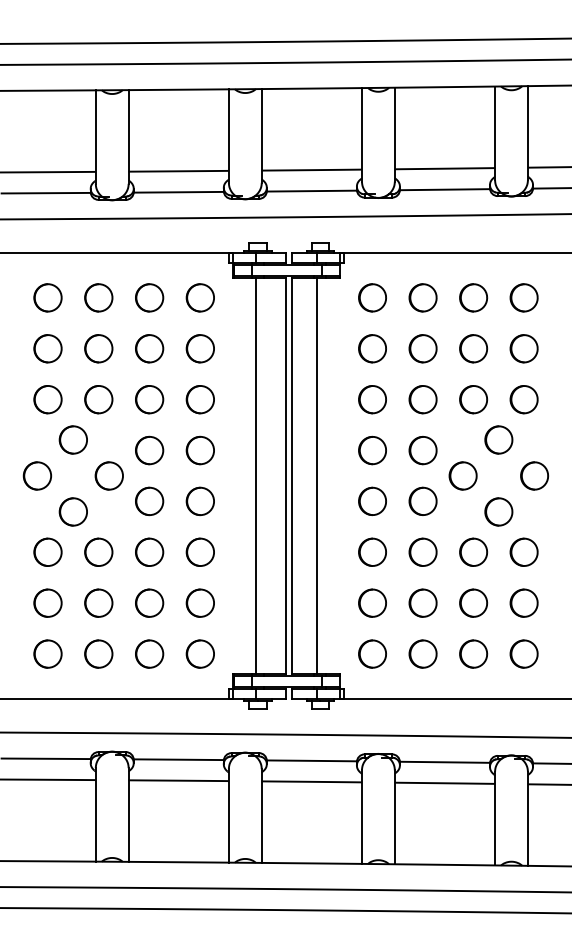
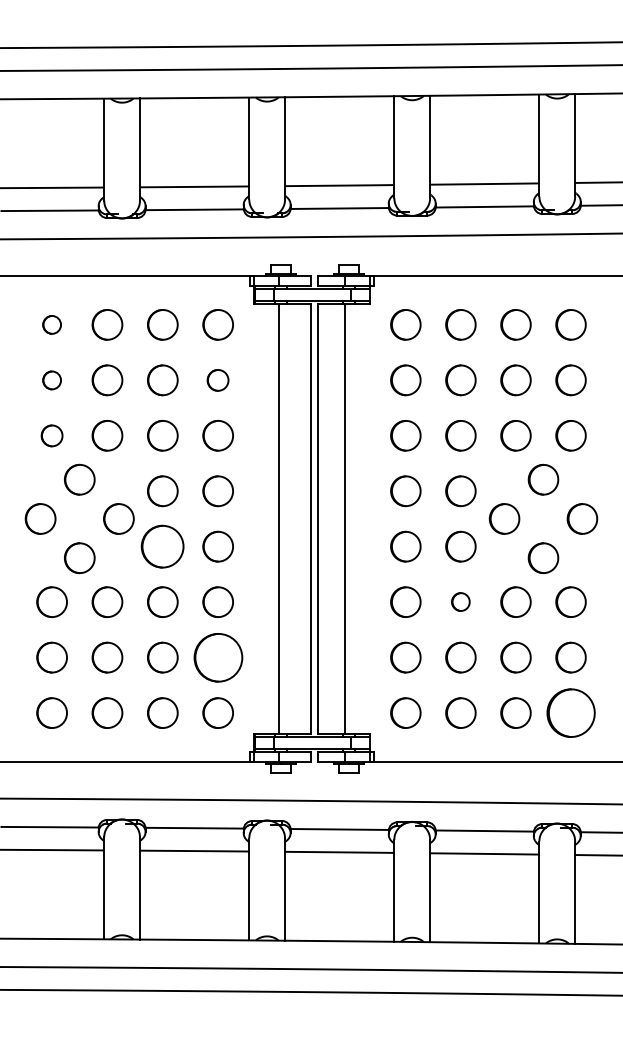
circle: (47, 297) -> (51, 324), size x0.6
circle: (47, 348) -> (51, 380), size x0.6
circle: (199, 348) -> (217, 380), size x0.7
circle: (47, 399) -> (51, 435), size x0.7
part: (149, 501) -> (162, 546), size x1.4
part: (422, 551) -> (460, 601), size x0.6
circle: (199, 602) -> (217, 656), size x1.6
part: (523, 653) -> (570, 712), size x1.6

